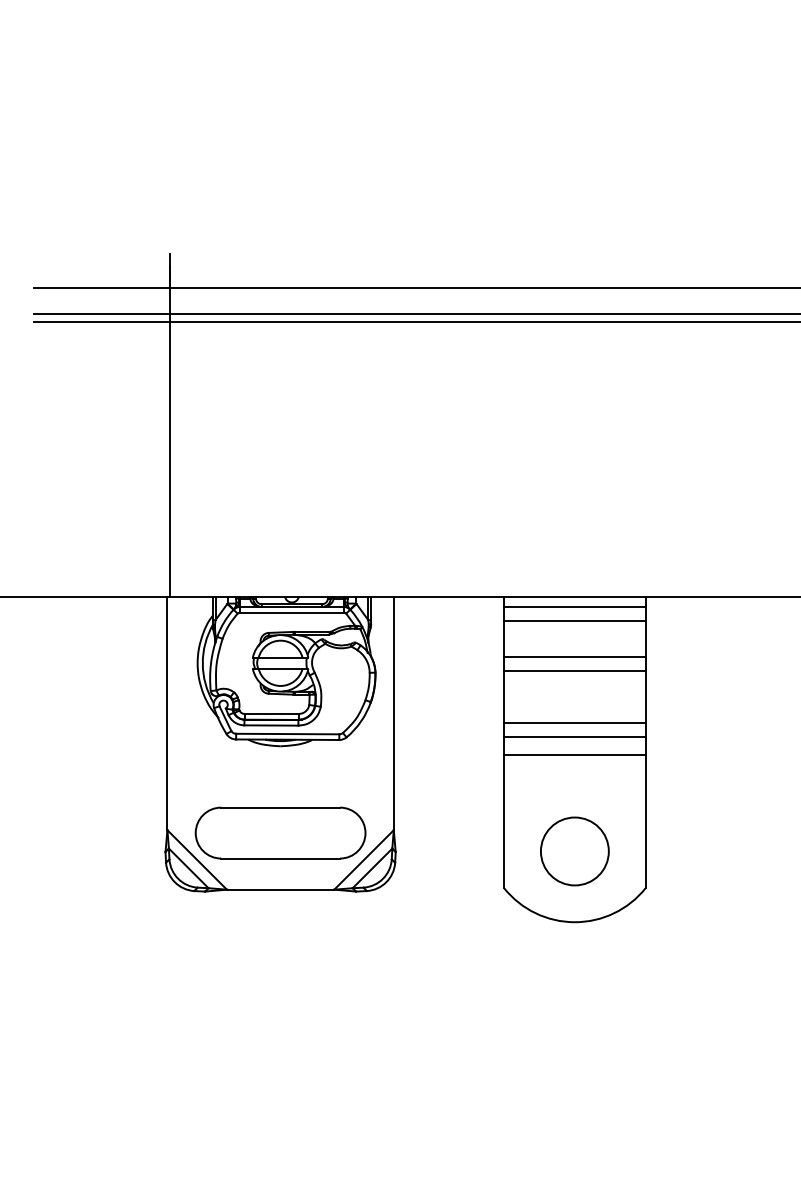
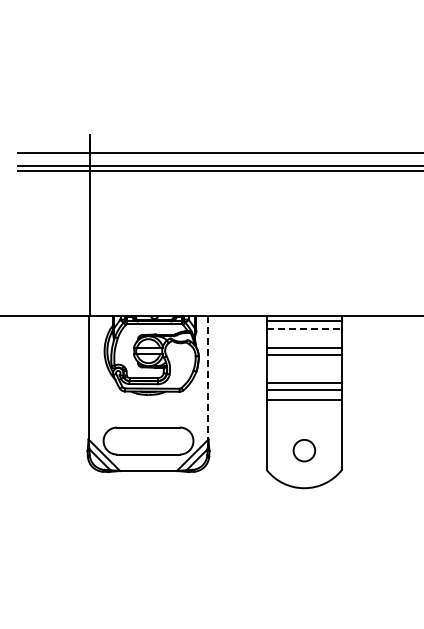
line: (575, 620) -> (304, 328), solid -> dashed
line: (393, 713) -> (208, 377), solid -> dashed
circle: (575, 850) -> (304, 450), size x0.6

